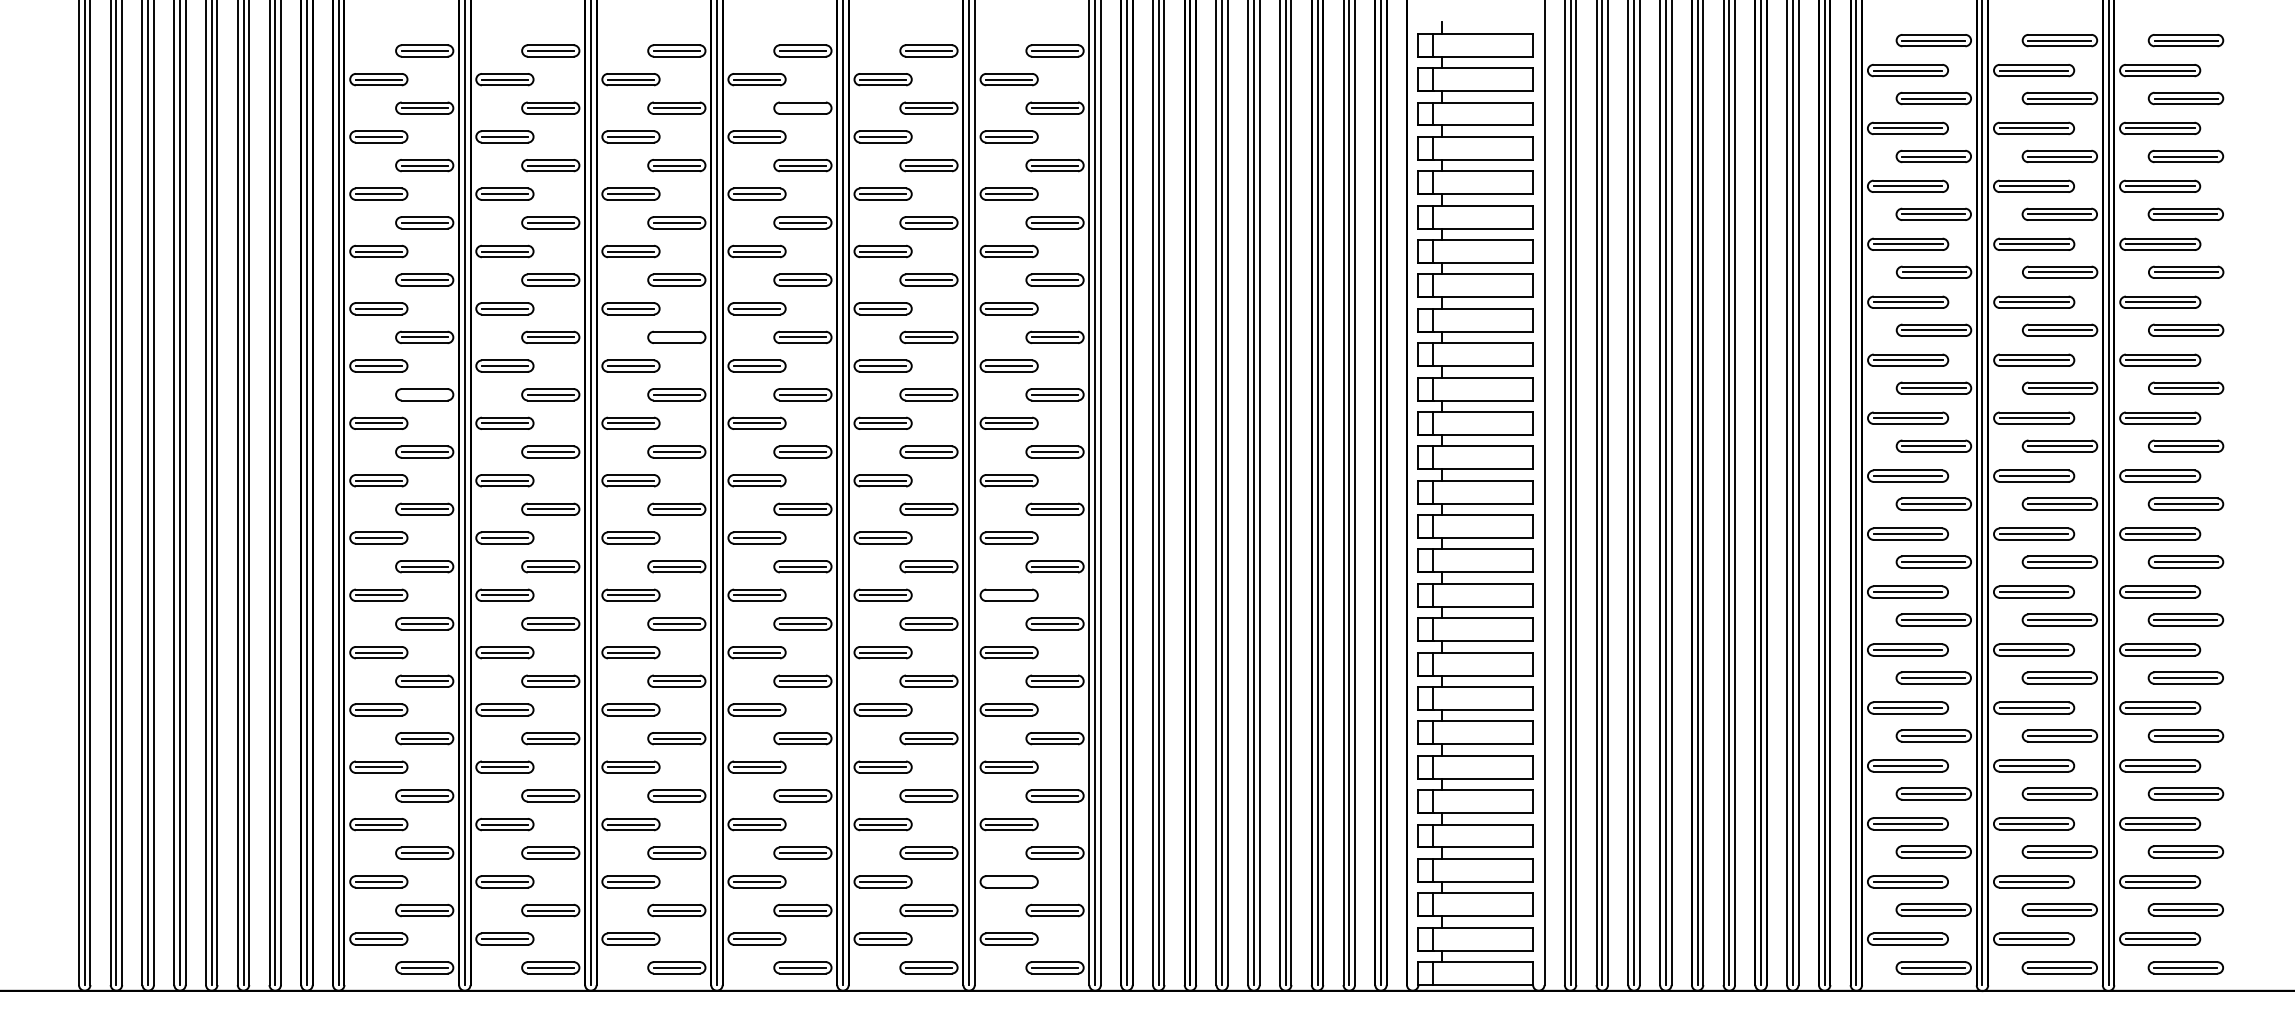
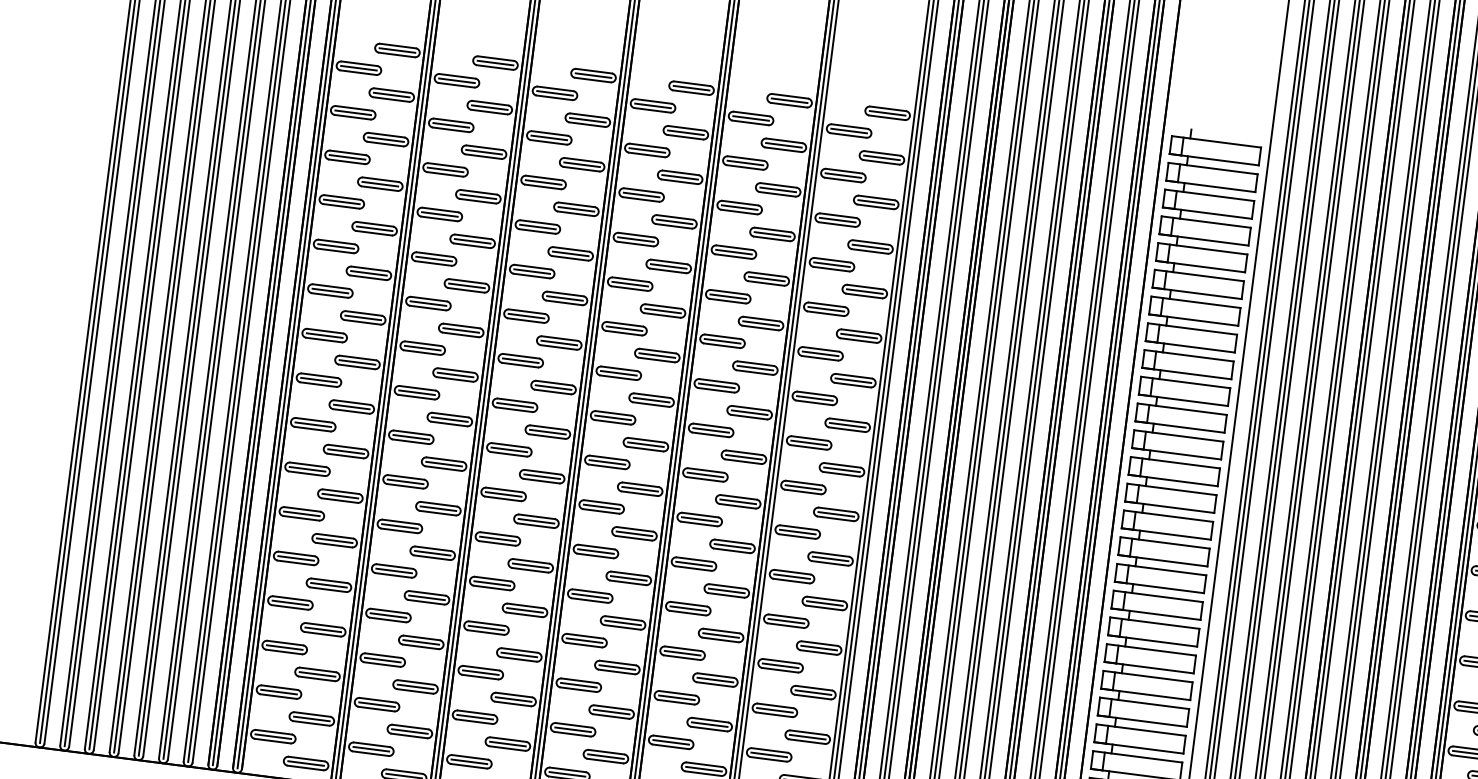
line: (802, 108) -> (685, 132), added
line: (676, 337) -> (564, 298), added
line: (424, 394) -> (363, 317), added
line: (1009, 595) -> (797, 532), added
line: (1009, 881) -> (769, 754), added

